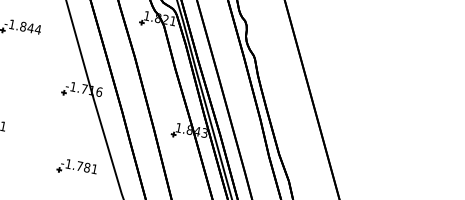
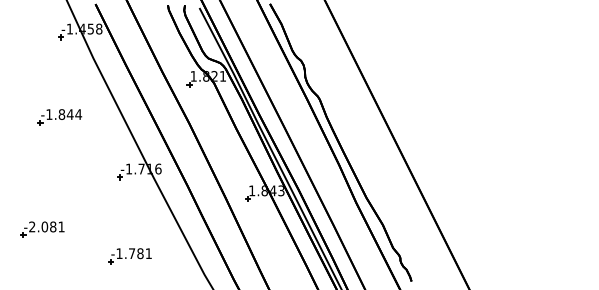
part: (77, 168) -> (129, 256), moved

